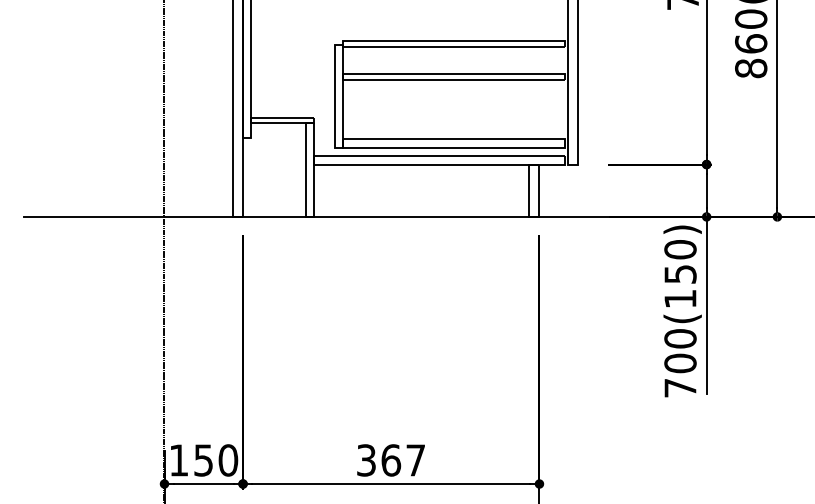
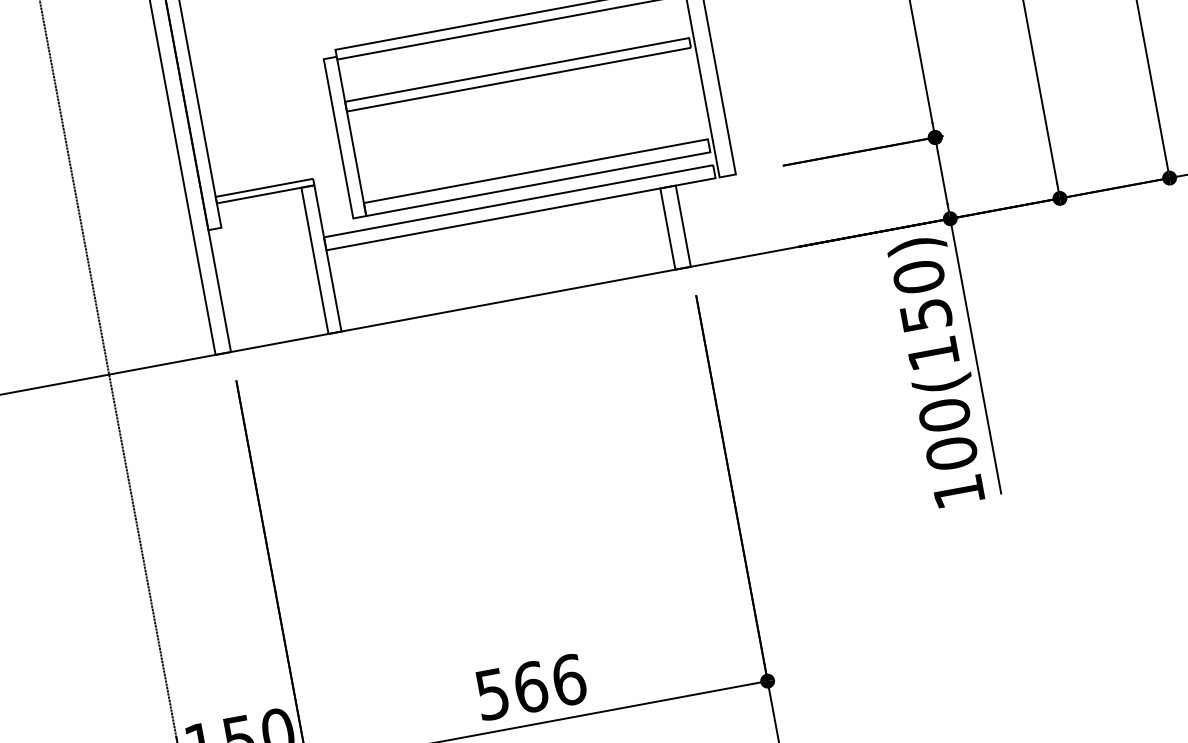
text: (680, 388) -> (958, 492), 700(150) -> 100(150)
text: (391, 460) -> (531, 687), 367 -> 566

